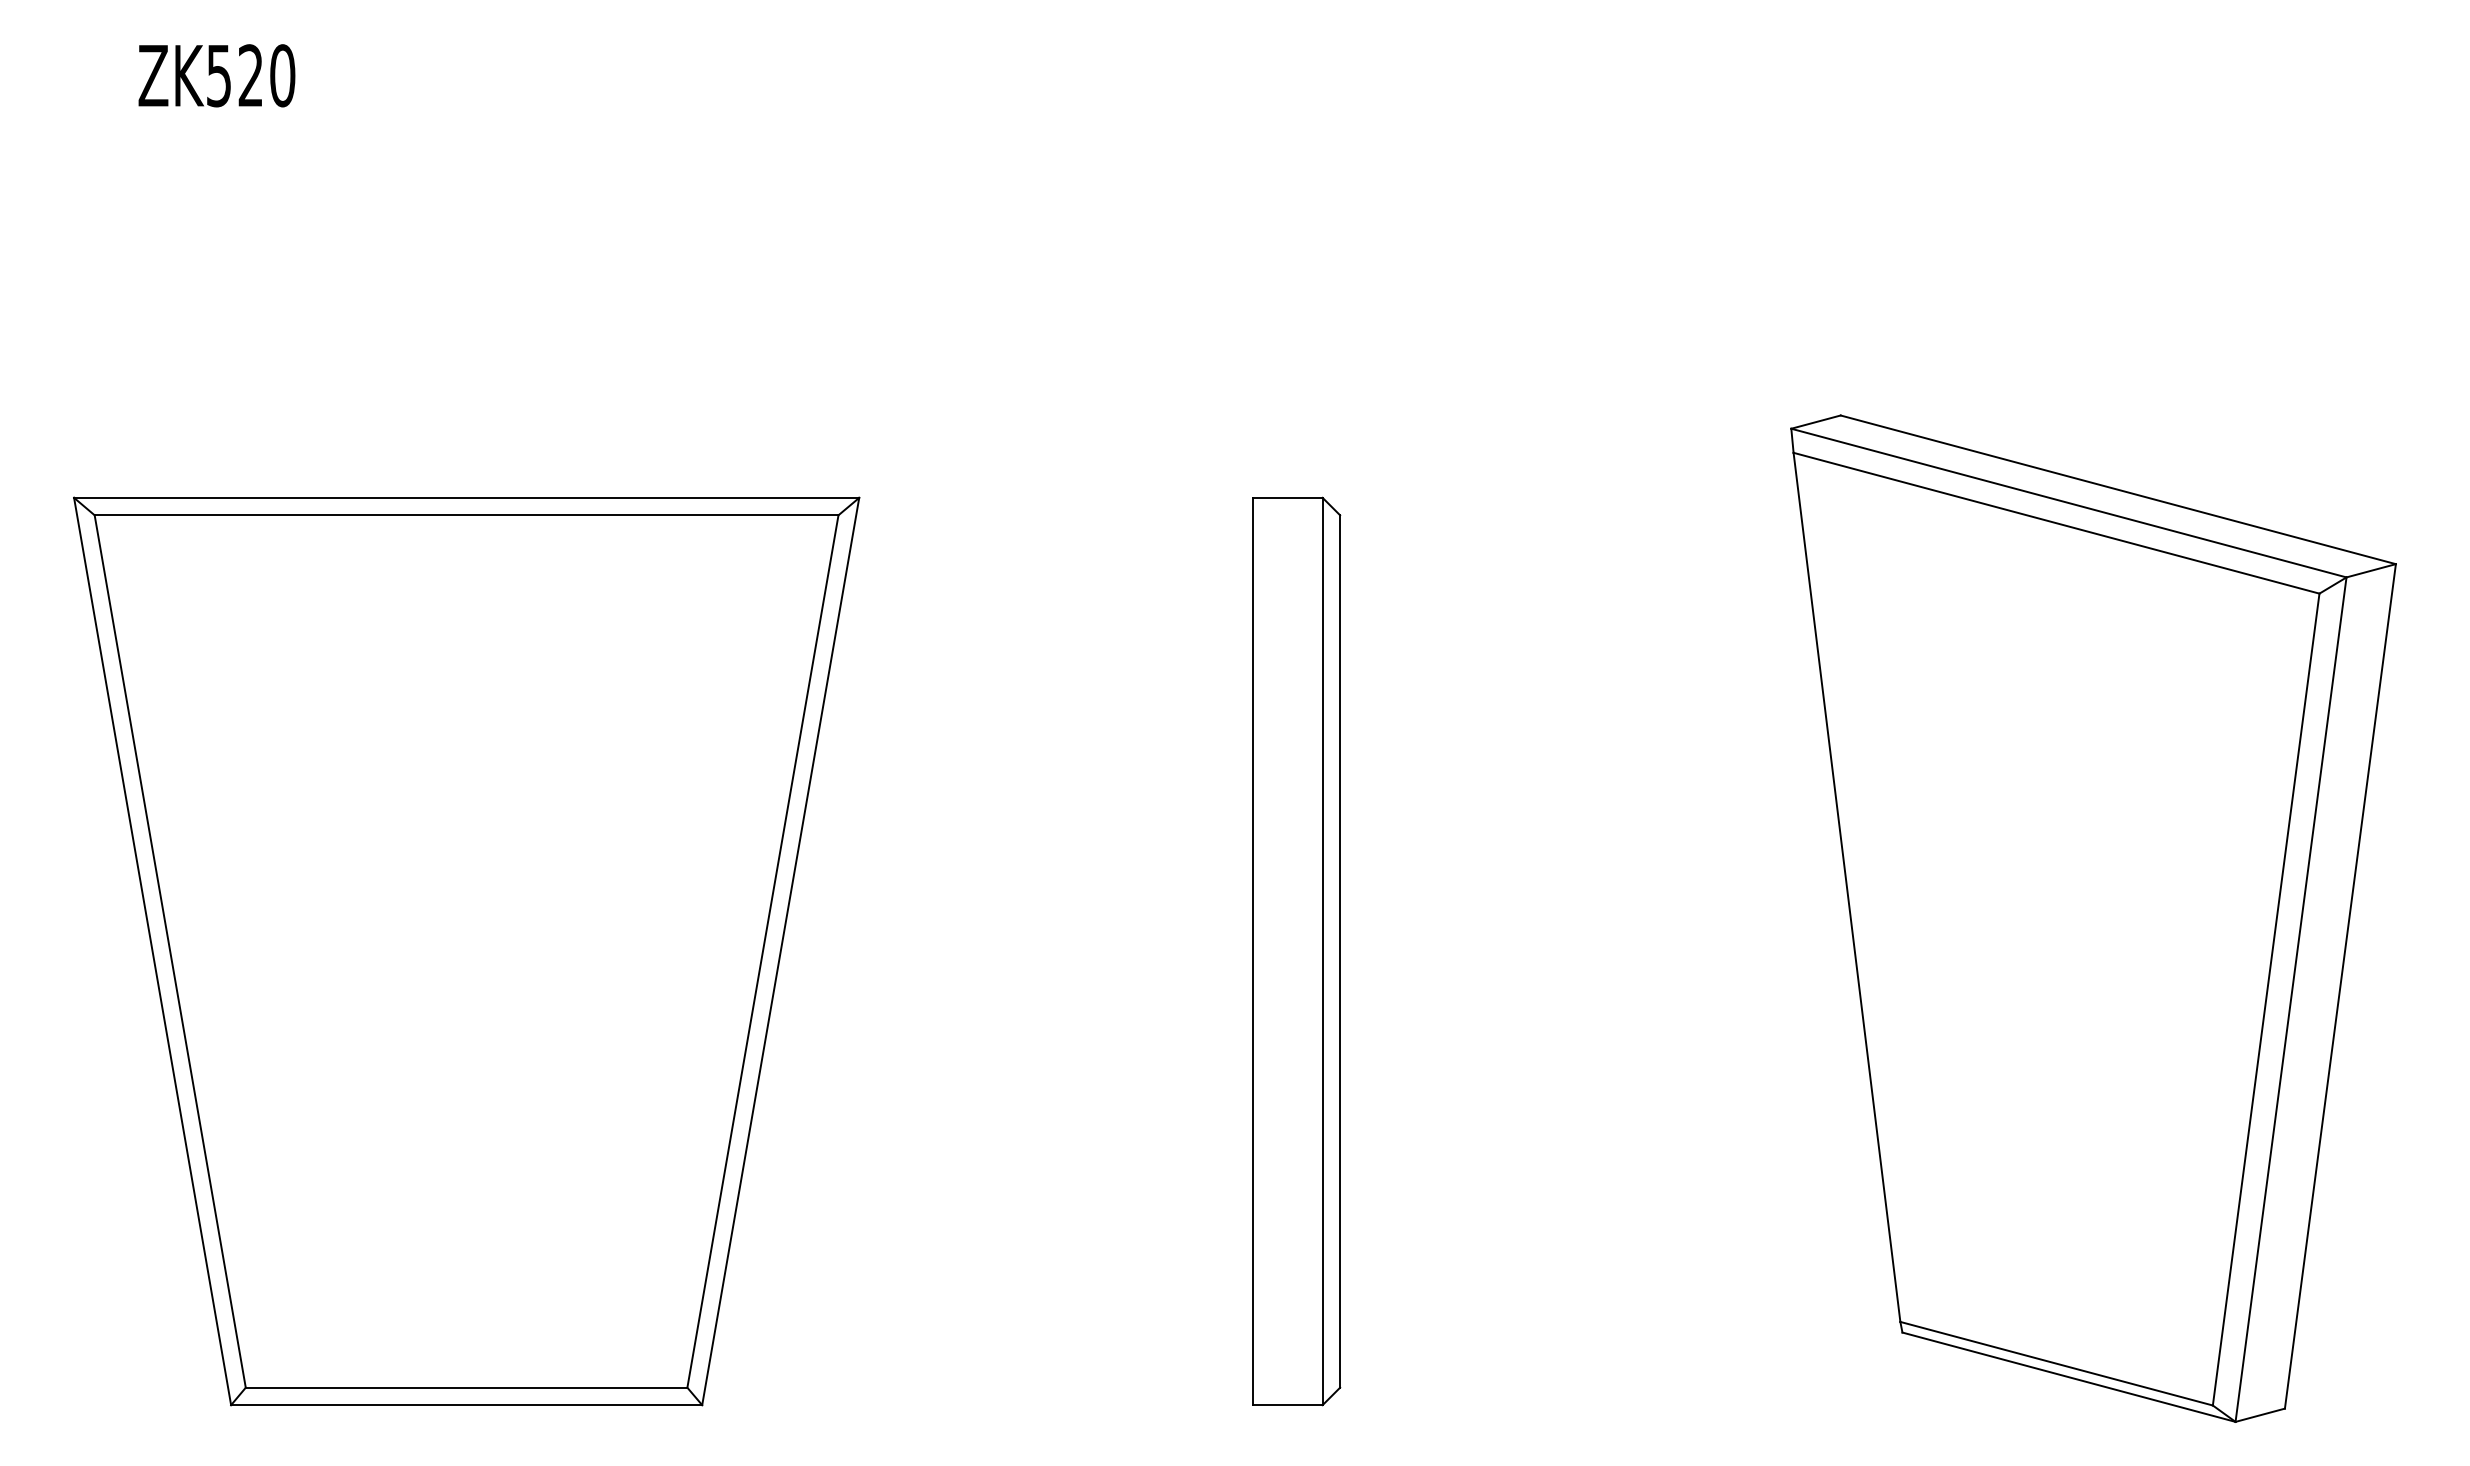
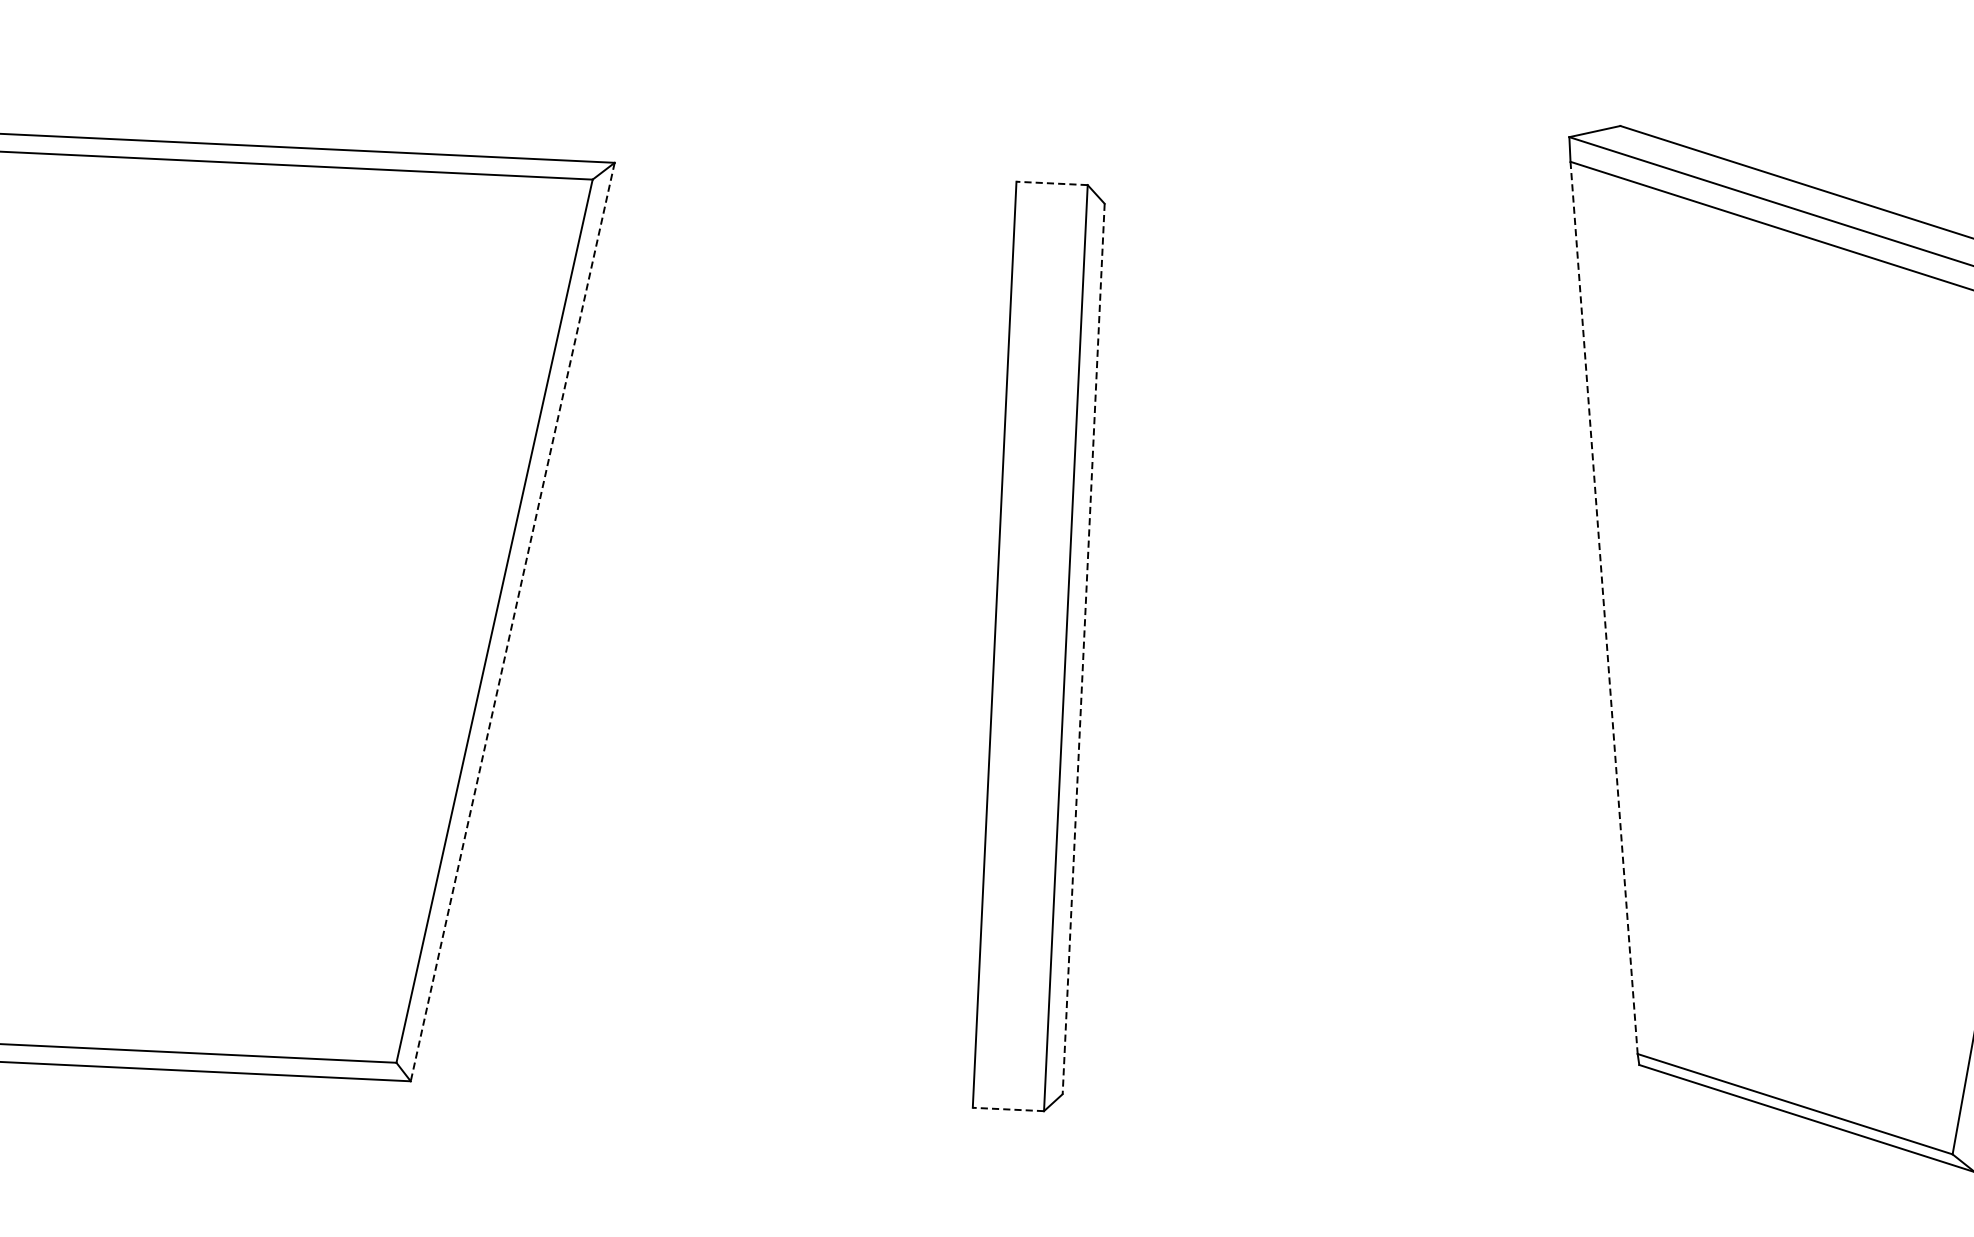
line: (1287, 497) -> (1051, 183), solid -> dashed
line: (1846, 887) -> (1603, 608), solid -> dashed
line: (780, 951) -> (512, 622), solid -> dashed
line: (1340, 952) -> (1084, 650), solid -> dashed
line: (1287, 1405) -> (1008, 1109), solid -> dashed

